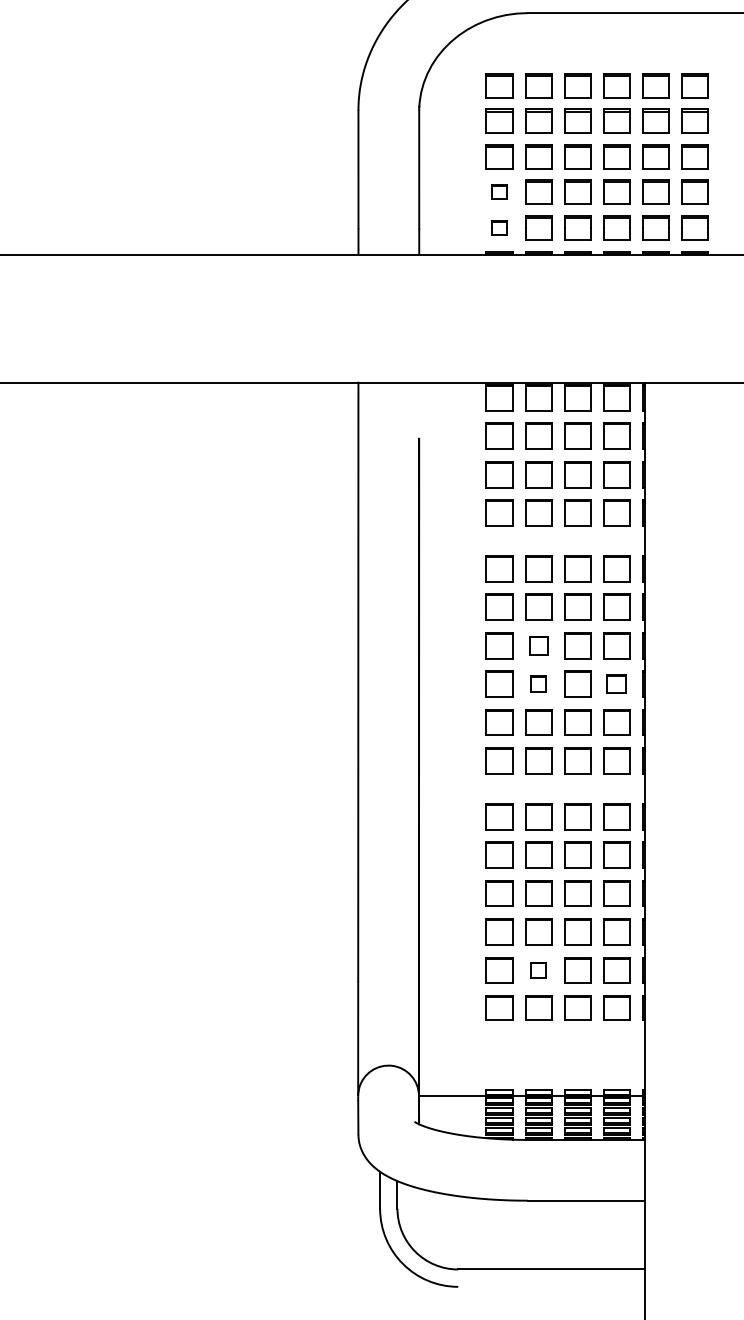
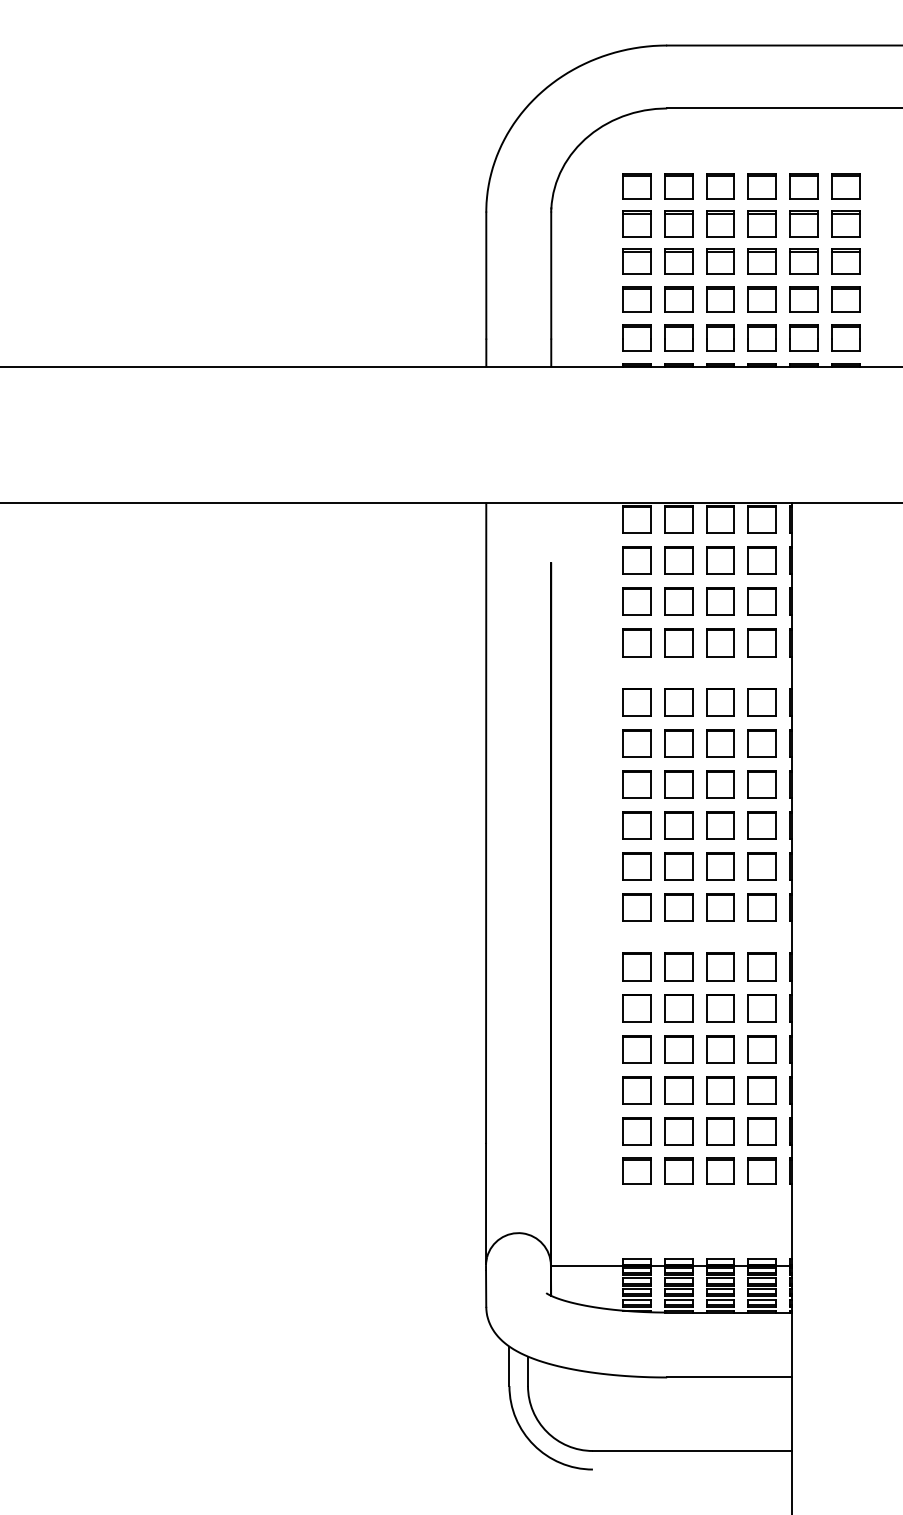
part: (499, 191) -> (636, 299), size x1.67
part: (499, 227) -> (636, 337), size x1.67
part: (538, 645) -> (678, 784), size x1.43
part: (538, 684) -> (678, 825), size x1.67
part: (615, 684) -> (761, 825), size x1.43
part: (538, 970) -> (678, 1131), size x1.67

